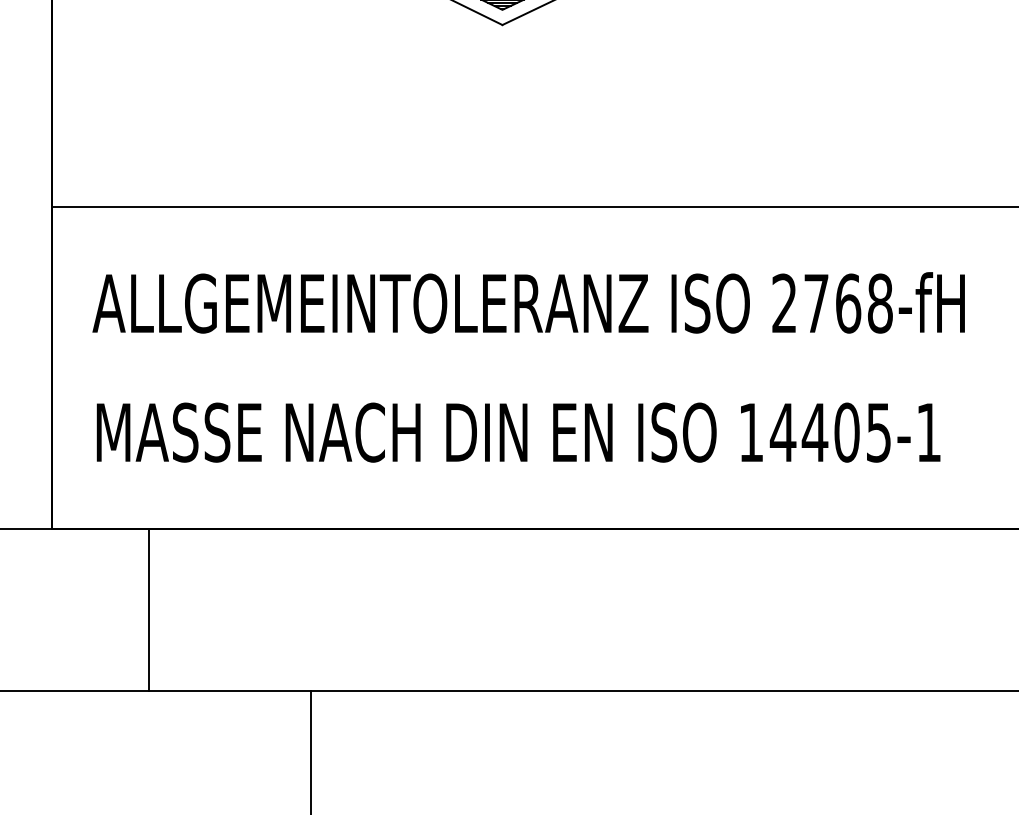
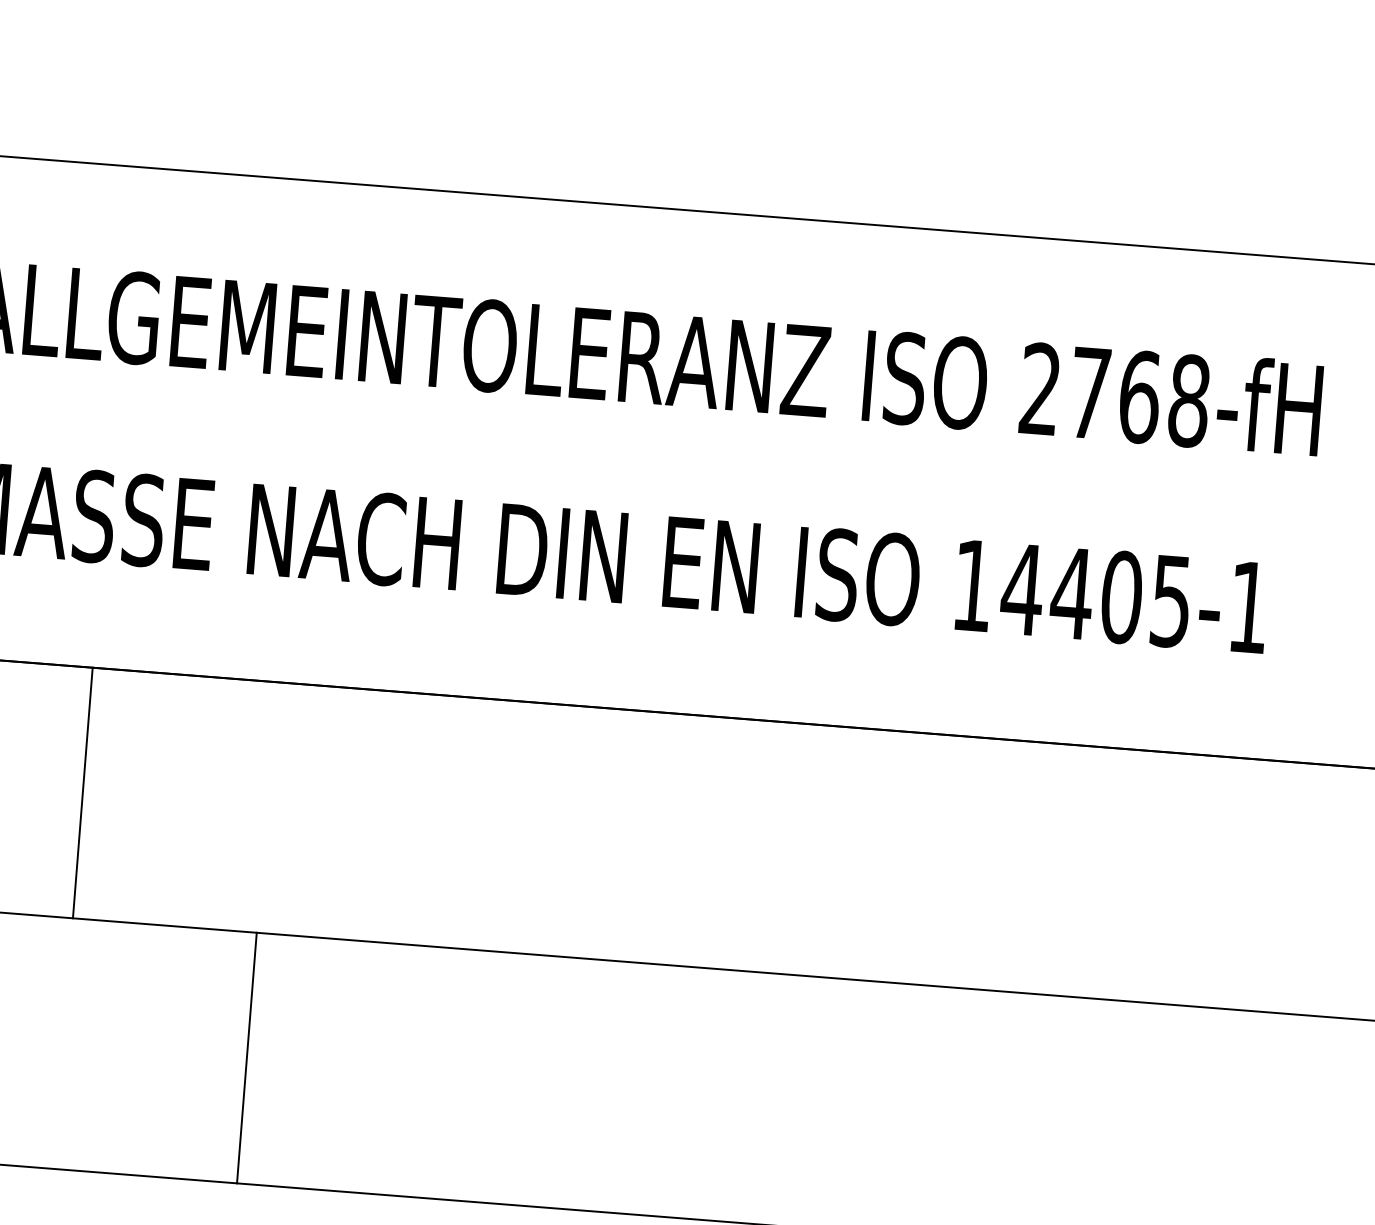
line: (149, 609) -> (83, 792), moved

